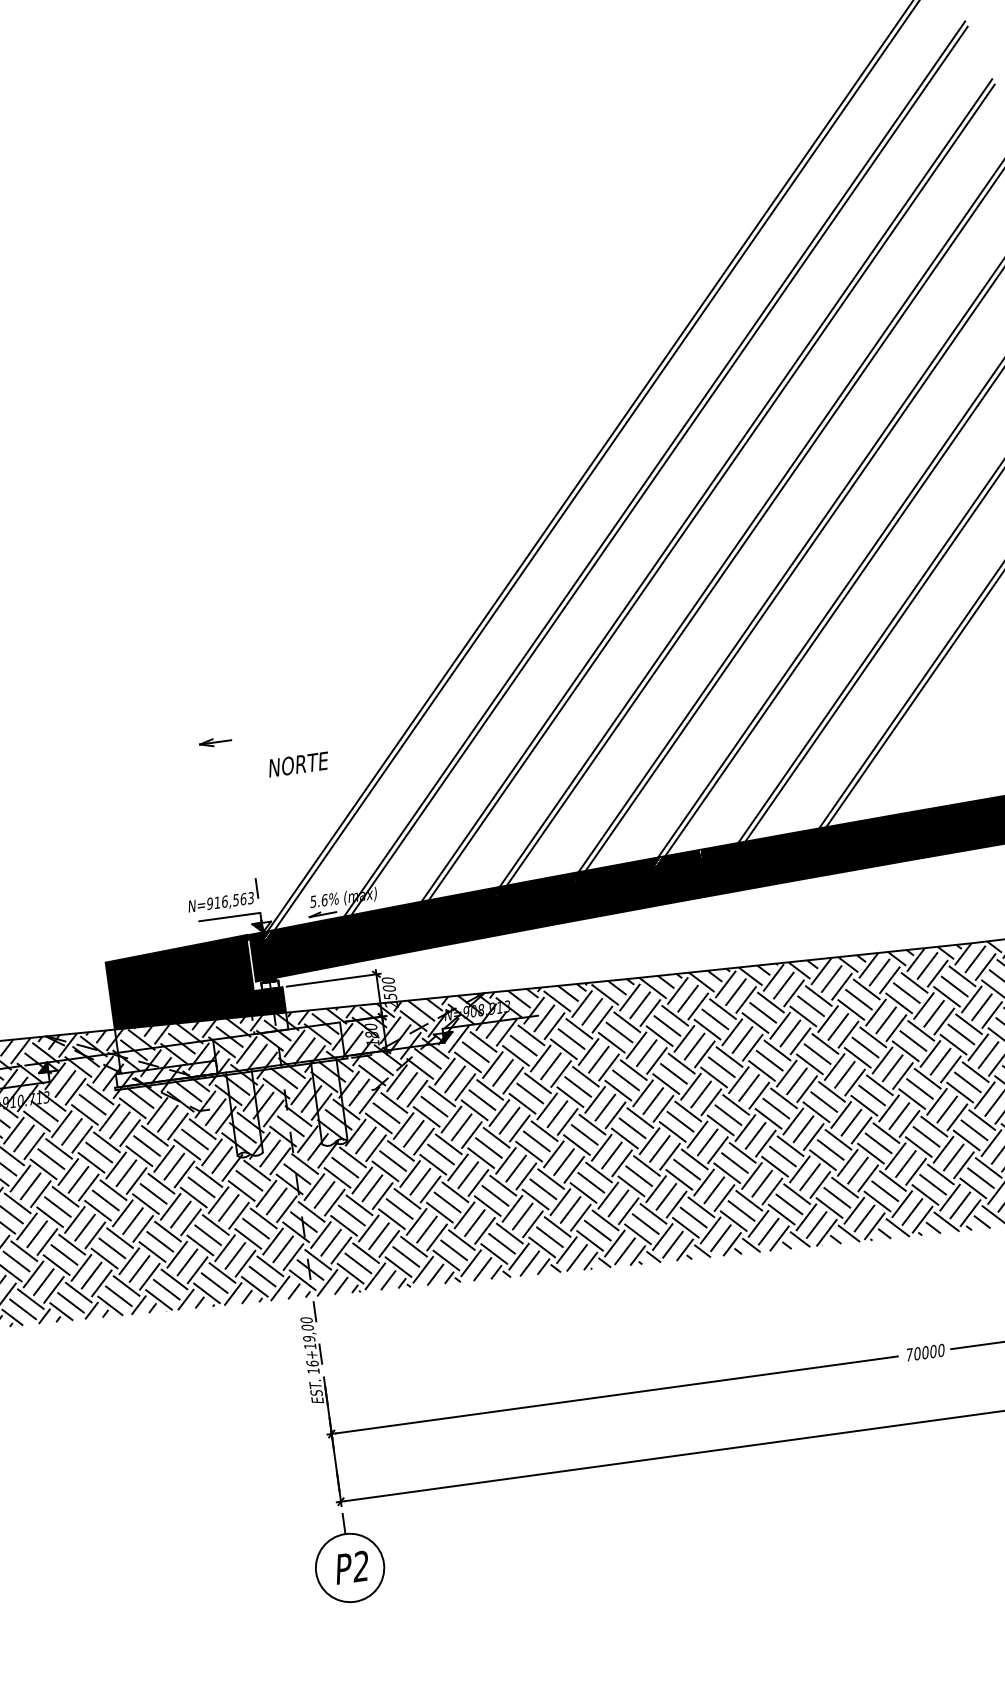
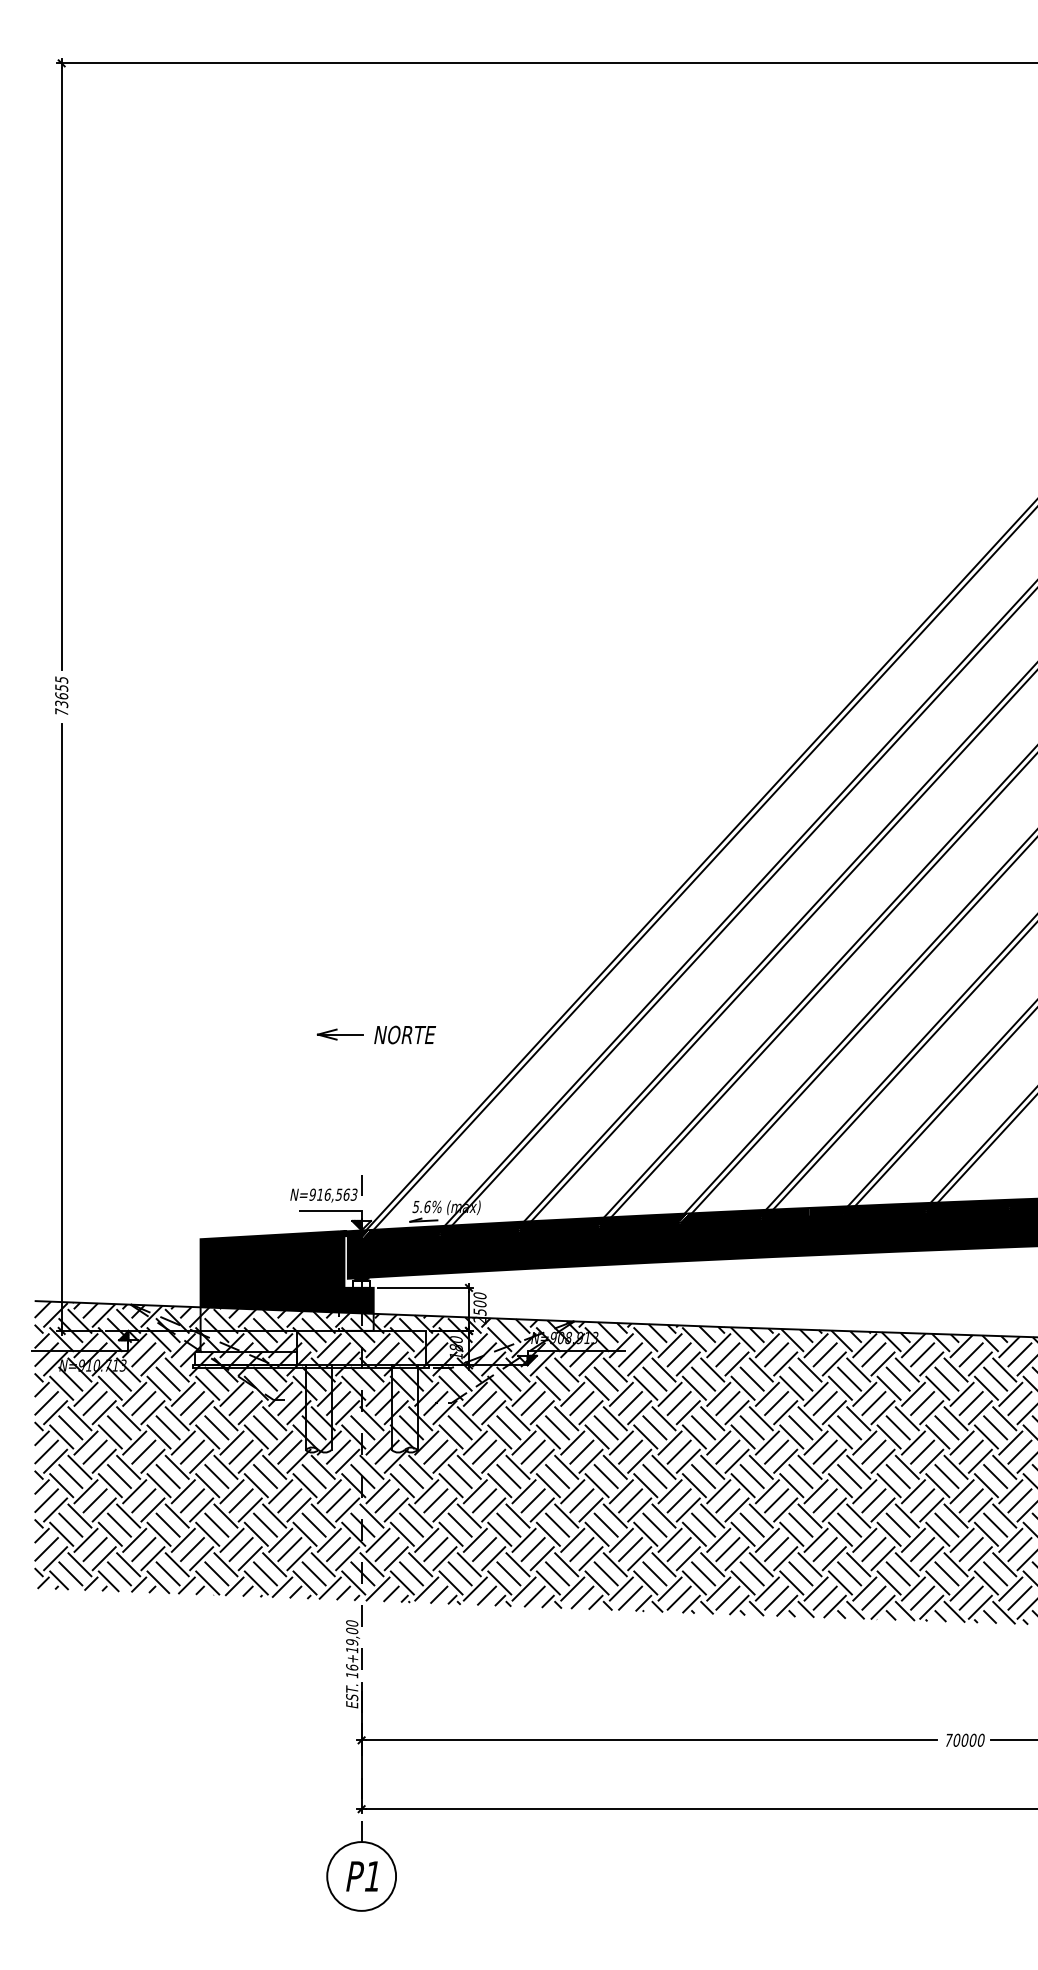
part: (214, 742) -> (339, 1034), size x1.43
text: (297, 764) -> (404, 1034), moved
text: (359, 1566) -> (371, 1876), P2 -> P1

